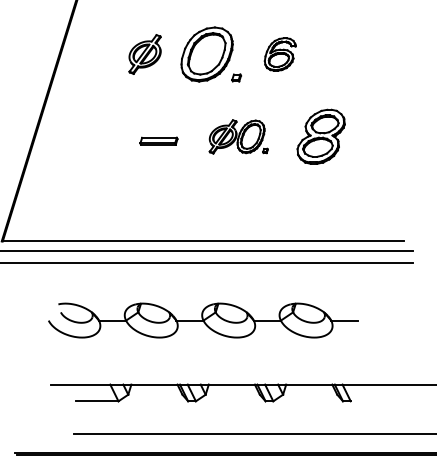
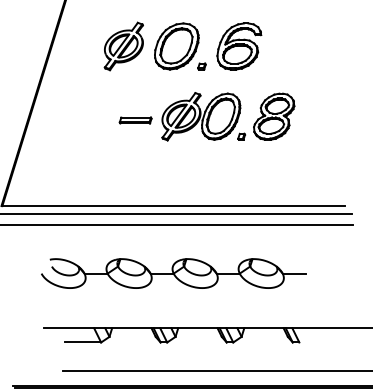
part: (144, 54) -> (123, 46), size x1.43
part: (279, 54) -> (238, 46), size x1.67
part: (238, 136) -> (203, 116), size x1.67

